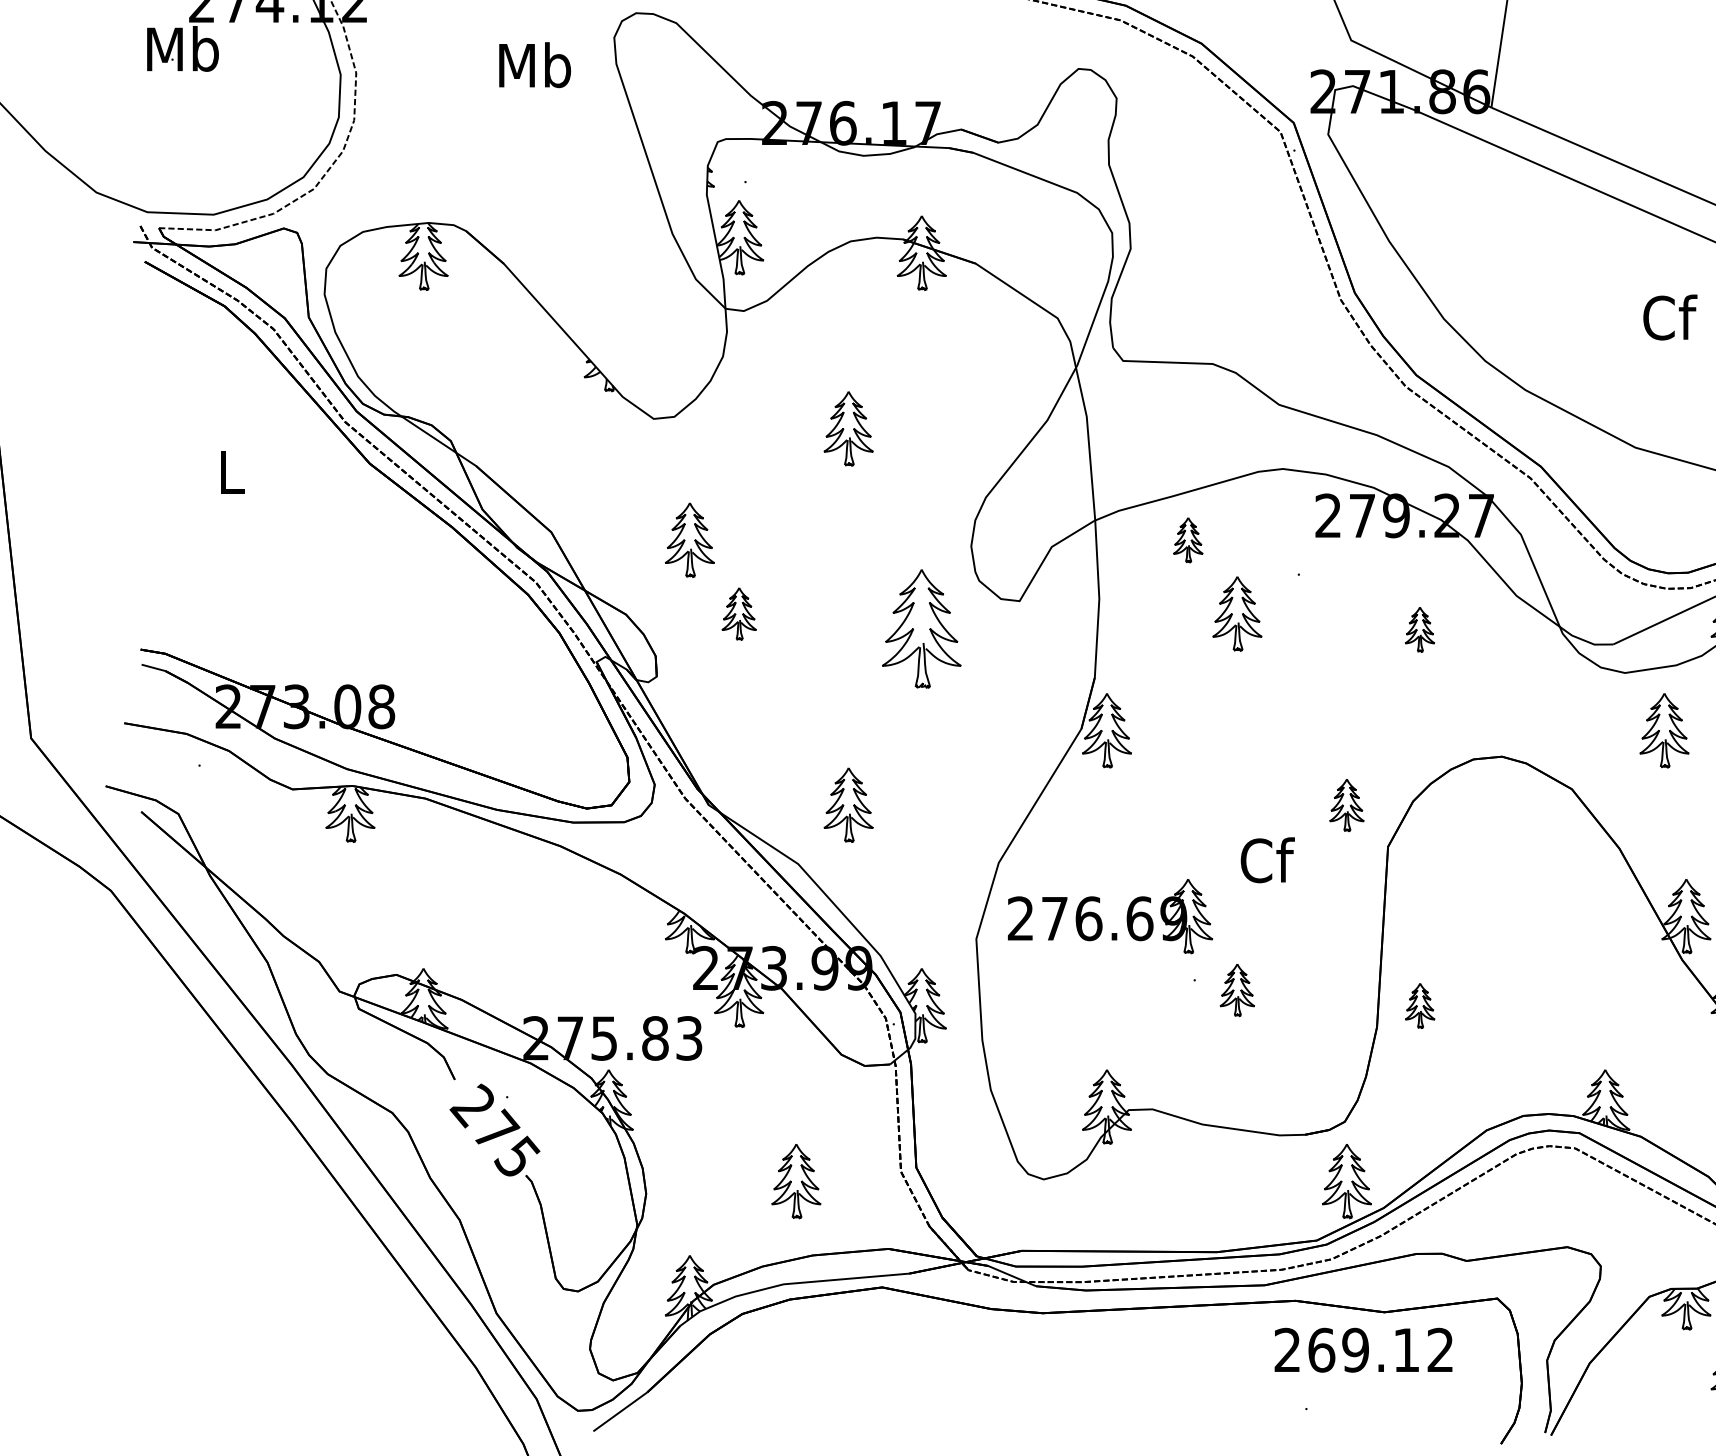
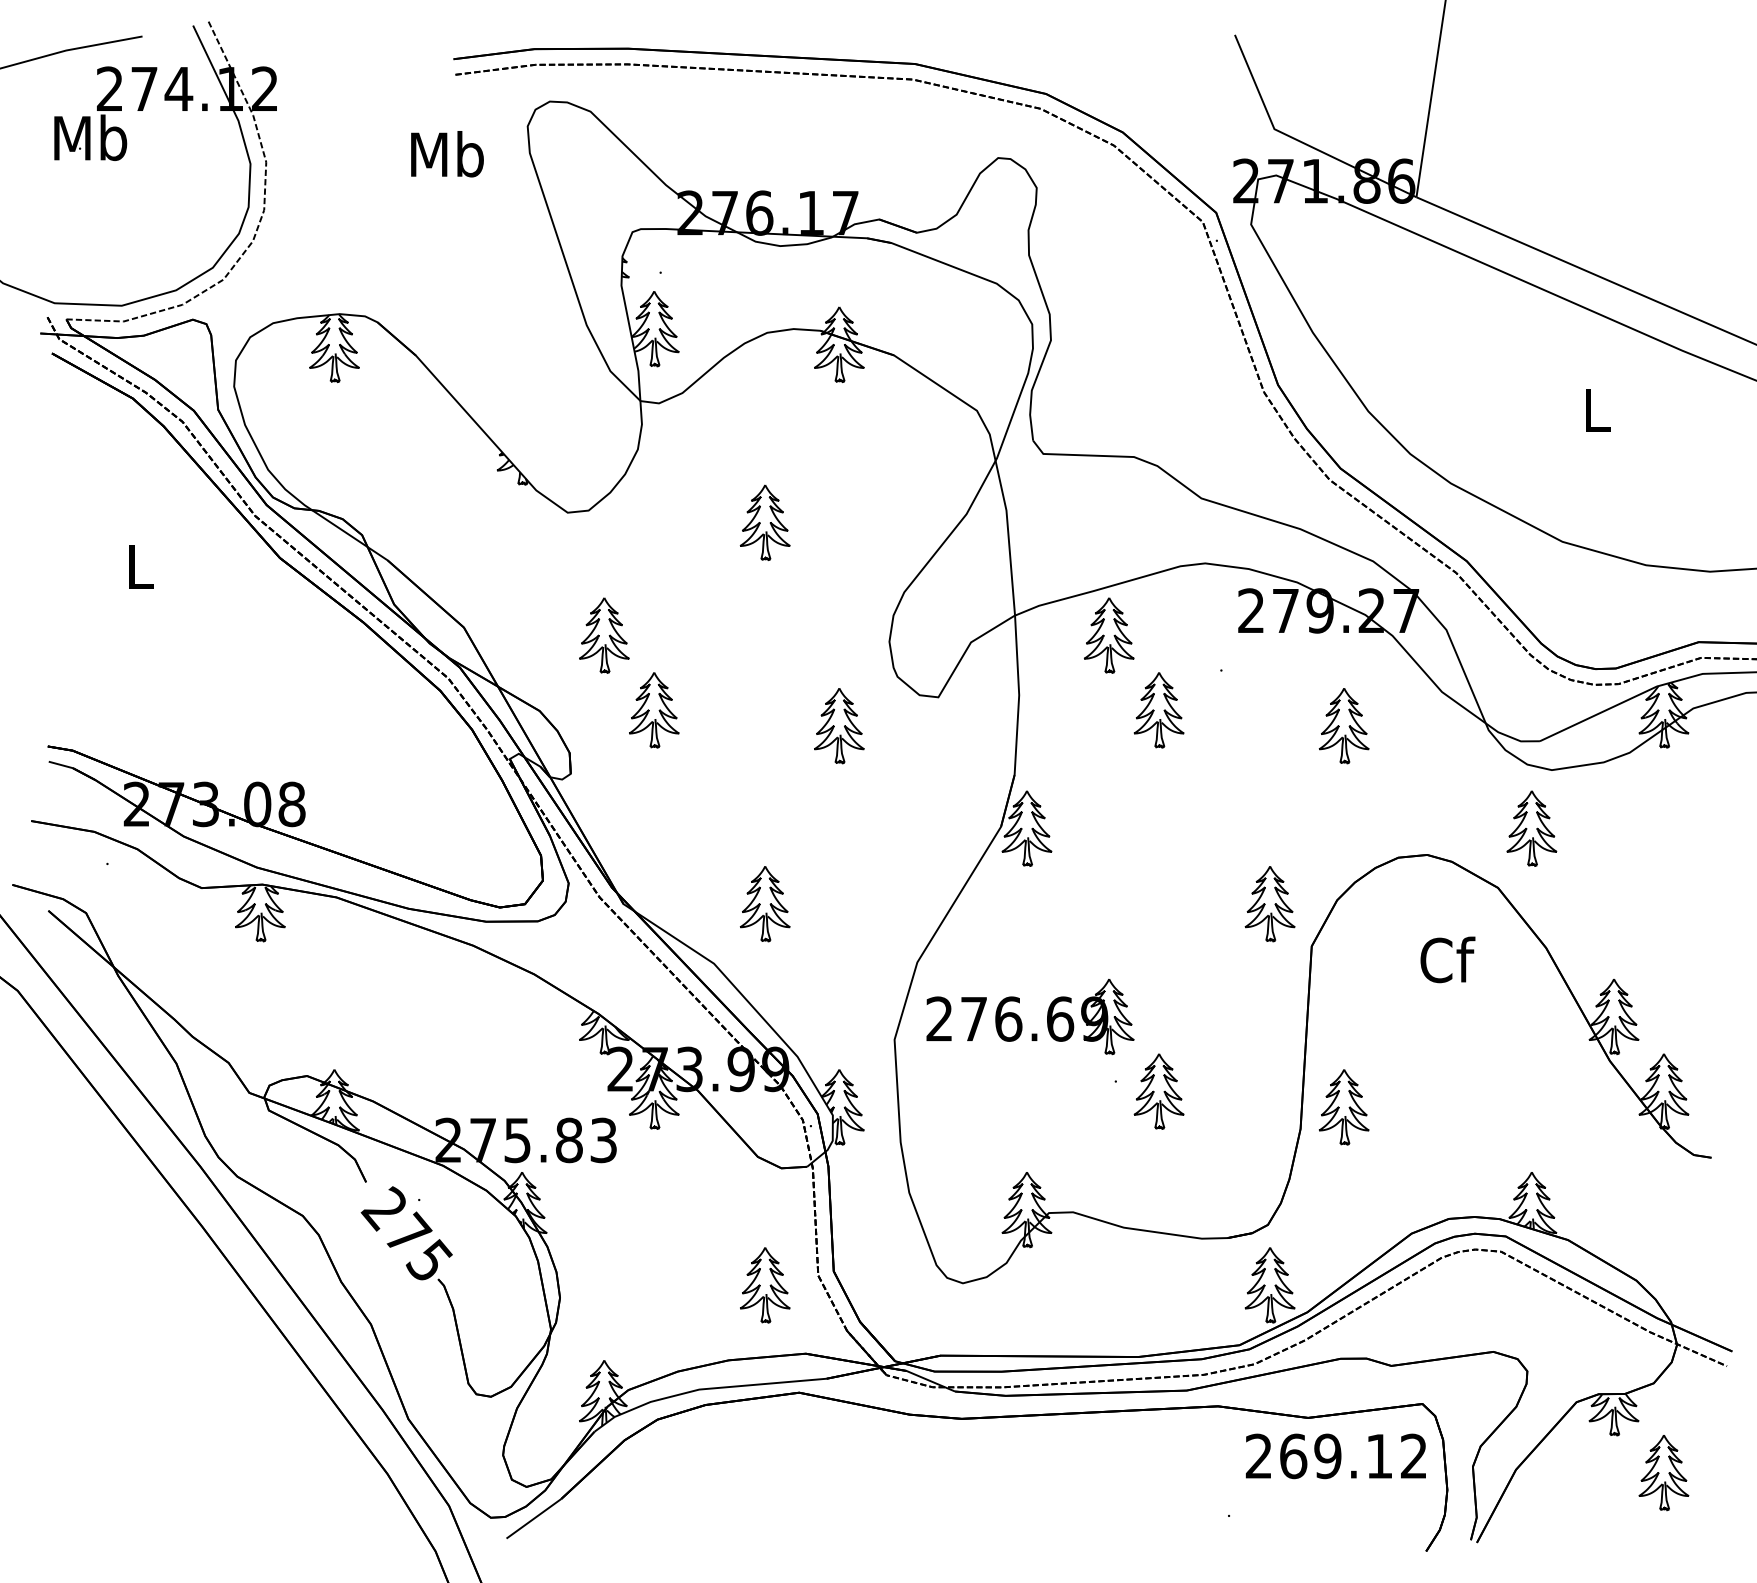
text: (1670, 317) -> (1597, 409), Cf -> L
part: (1188, 540) -> (1109, 635), size x1.67
part: (739, 614) -> (654, 710), size x1.43
part: (921, 629) -> (839, 726), size x0.62
part: (1419, 629) -> (1343, 726), size x1.67
part: (1664, 730) -> (1531, 828), moved
part: (1346, 805) -> (1269, 904), size x1.43
text: (1267, 859) -> (1447, 959), moved
part: (1236, 990) -> (1158, 1091), size x1.43
part: (1420, 1005) -> (1344, 1107), size x1.67
part: (796, 1181) -> (765, 1285), moved
text: (1363, 1350) -> (1335, 1456), moved

